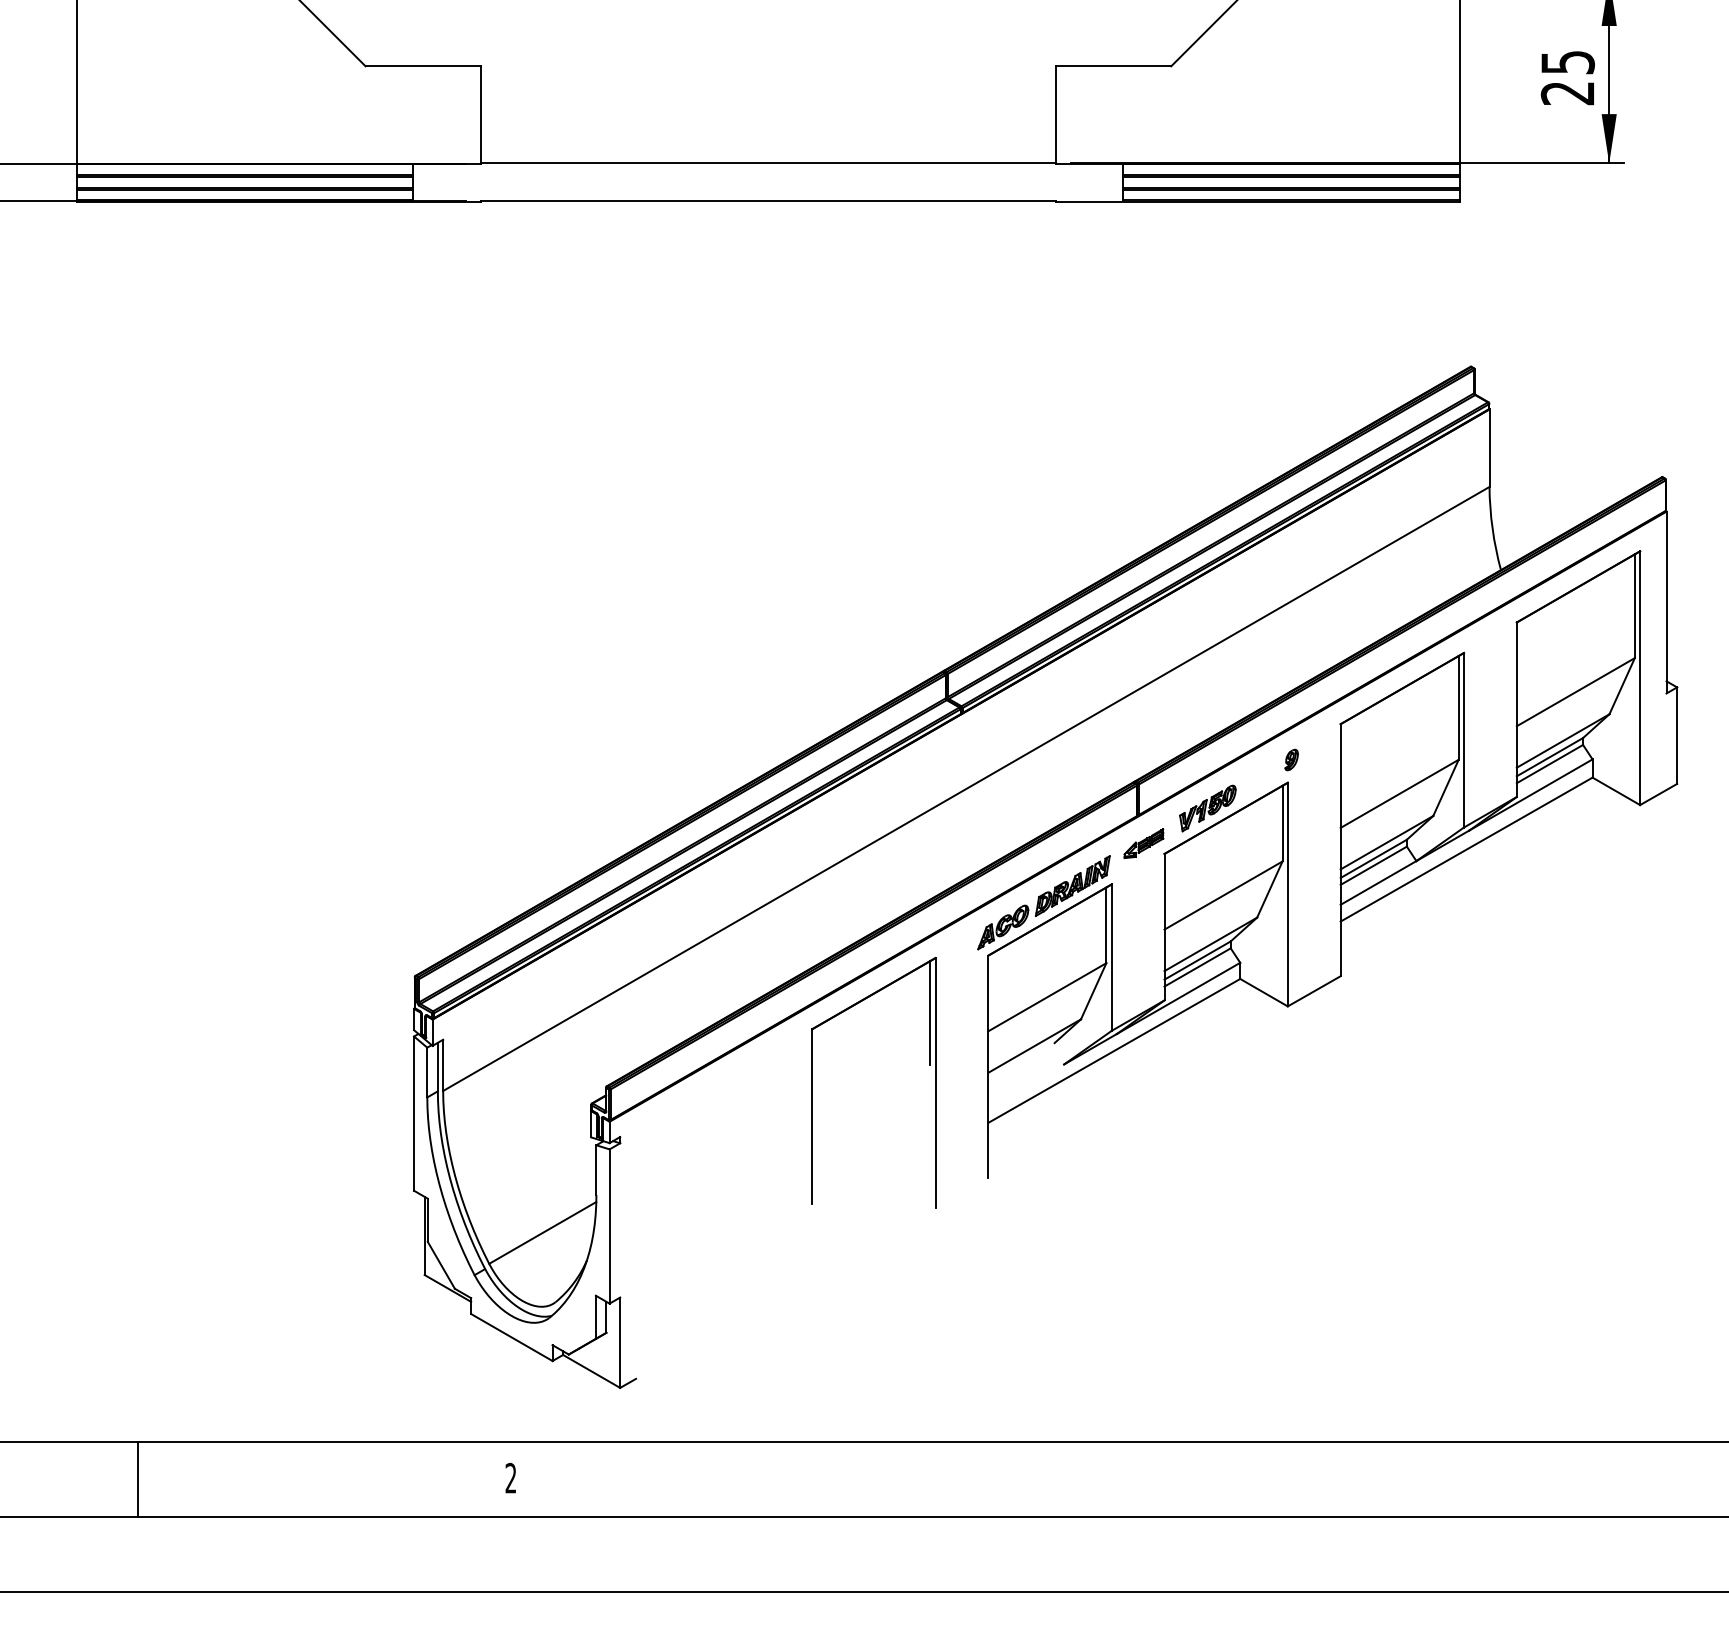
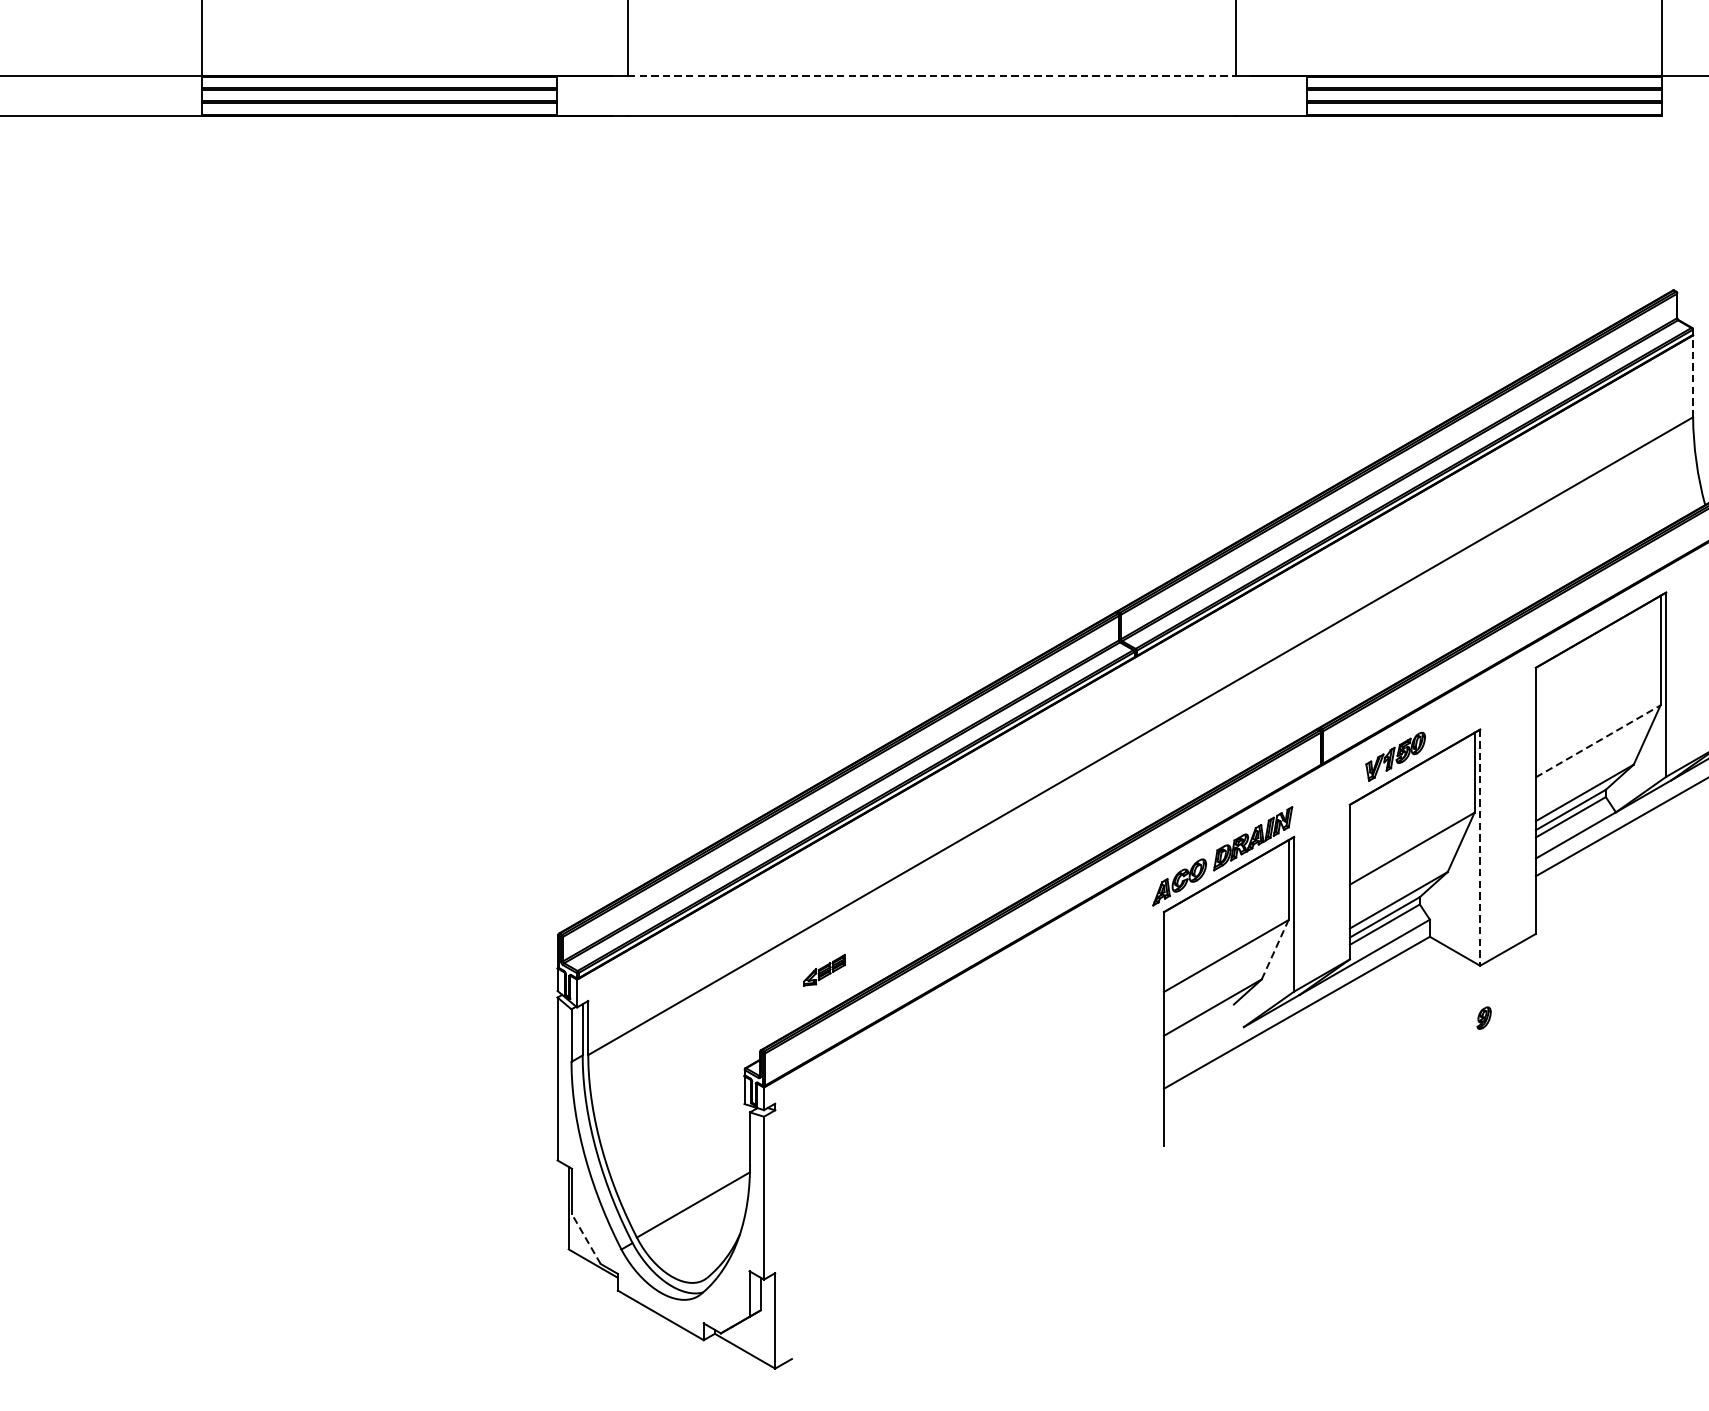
line: (768, 163) -> (931, 75), solid -> dashed
line: (1489, 448) -> (1693, 376), solid -> dashed
part: (1291, 759) -> (1484, 1017), moved
line: (1400, 793) -> (1599, 740), solid -> dashed
part: (1143, 843) -> (824, 970), moved
line: (1287, 894) -> (1479, 847), solid -> dashed
line: (1093, 991) -> (1274, 950), solid -> dashed
part: (929, 1065) -> (1101, 1028), removed
line: (441, 1264) -> (586, 1238), solid -> dashed

